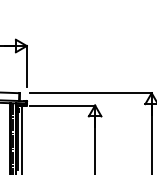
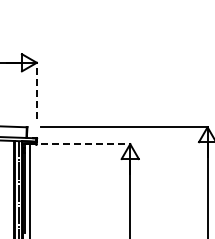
line: (26, 66) -> (36, 90), solid -> dashed
line: (62, 105) -> (85, 144), solid -> dashed

